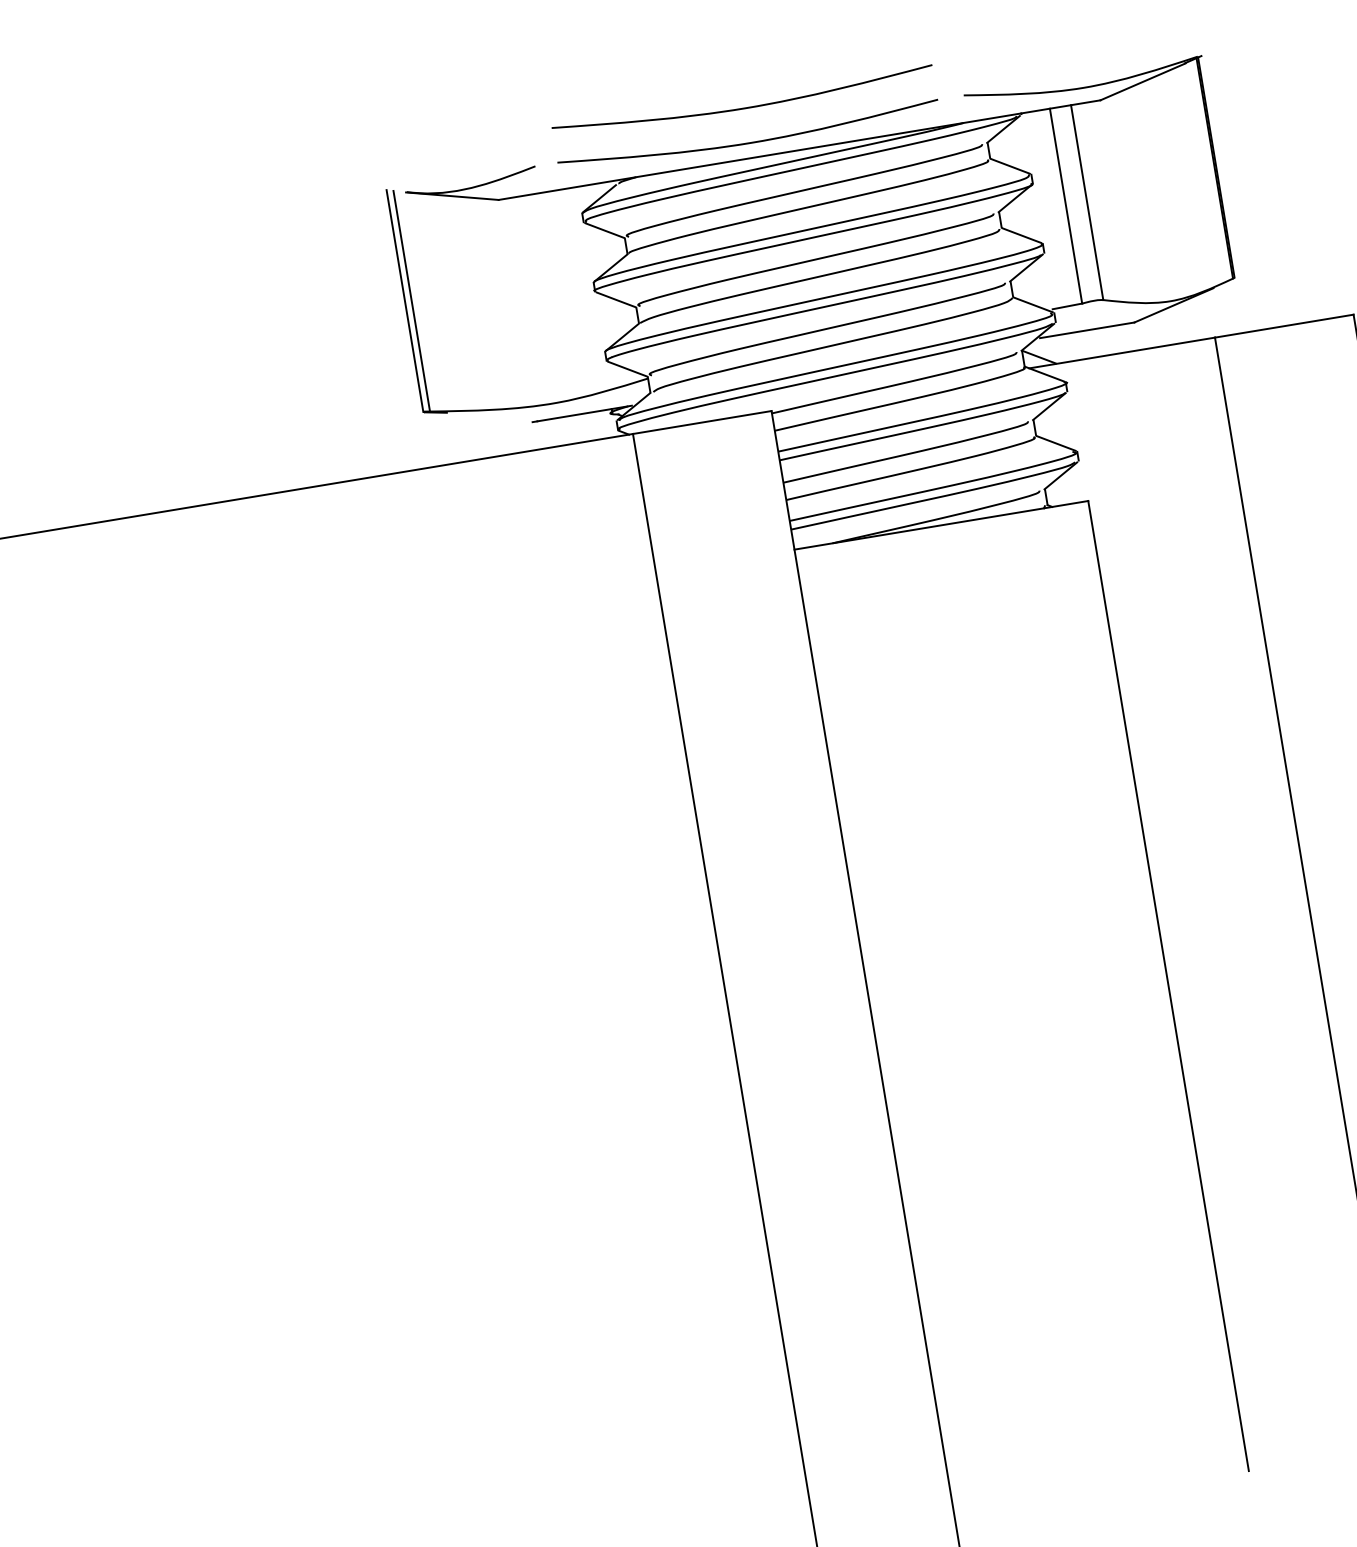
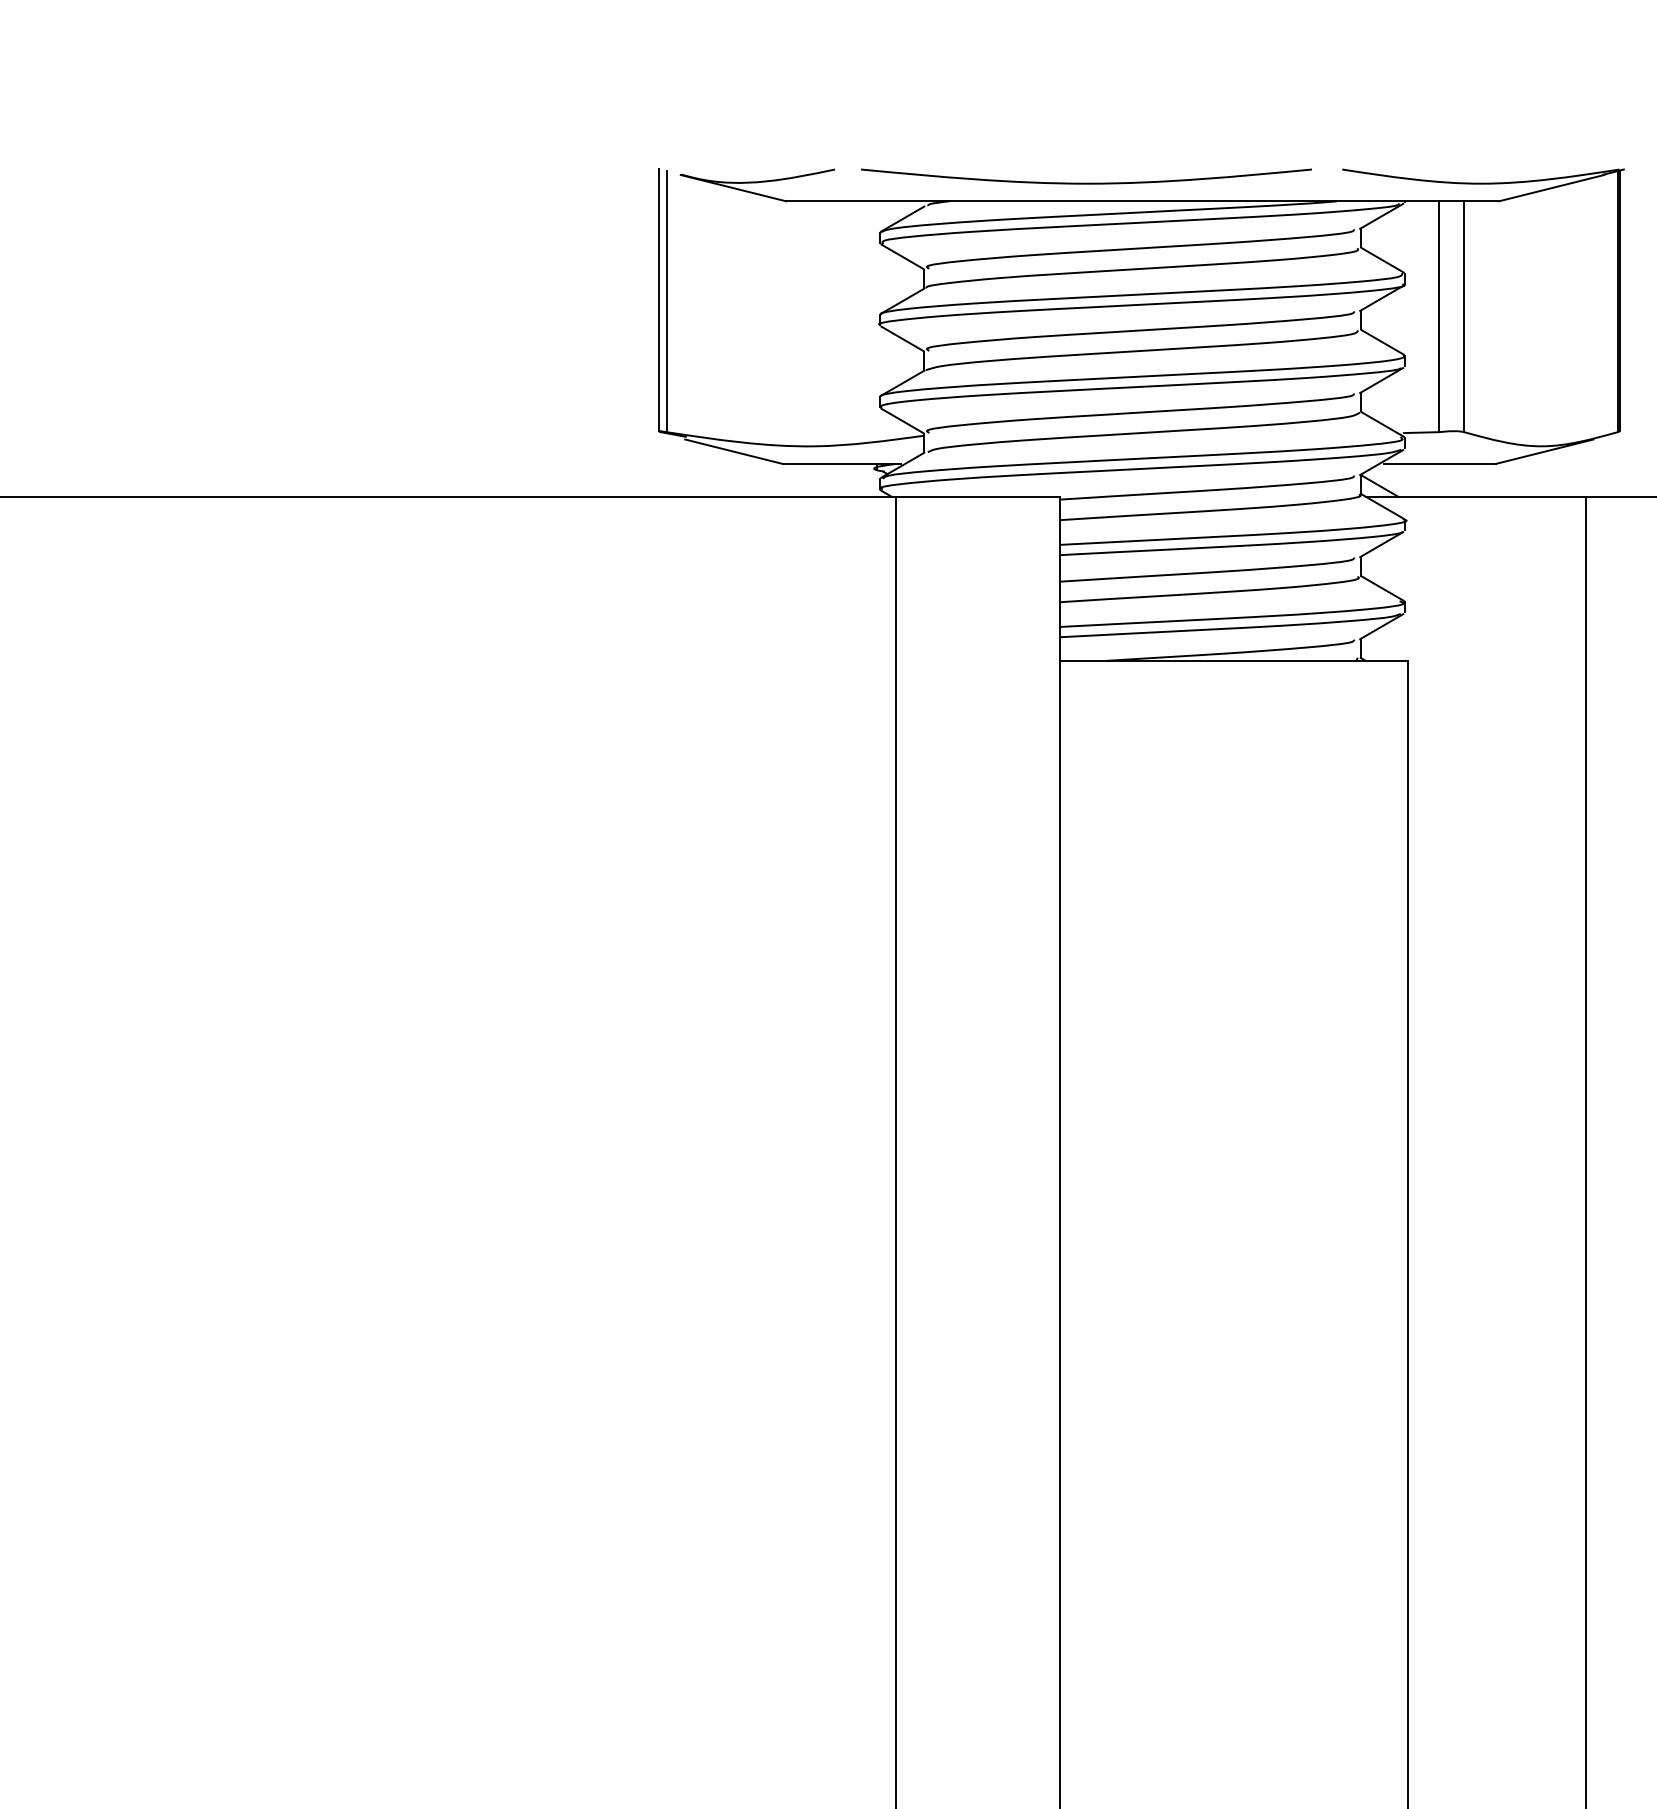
curve: (743, 107) -> (1086, 141), removed
line: (489, 418) -> (733, 451), added

